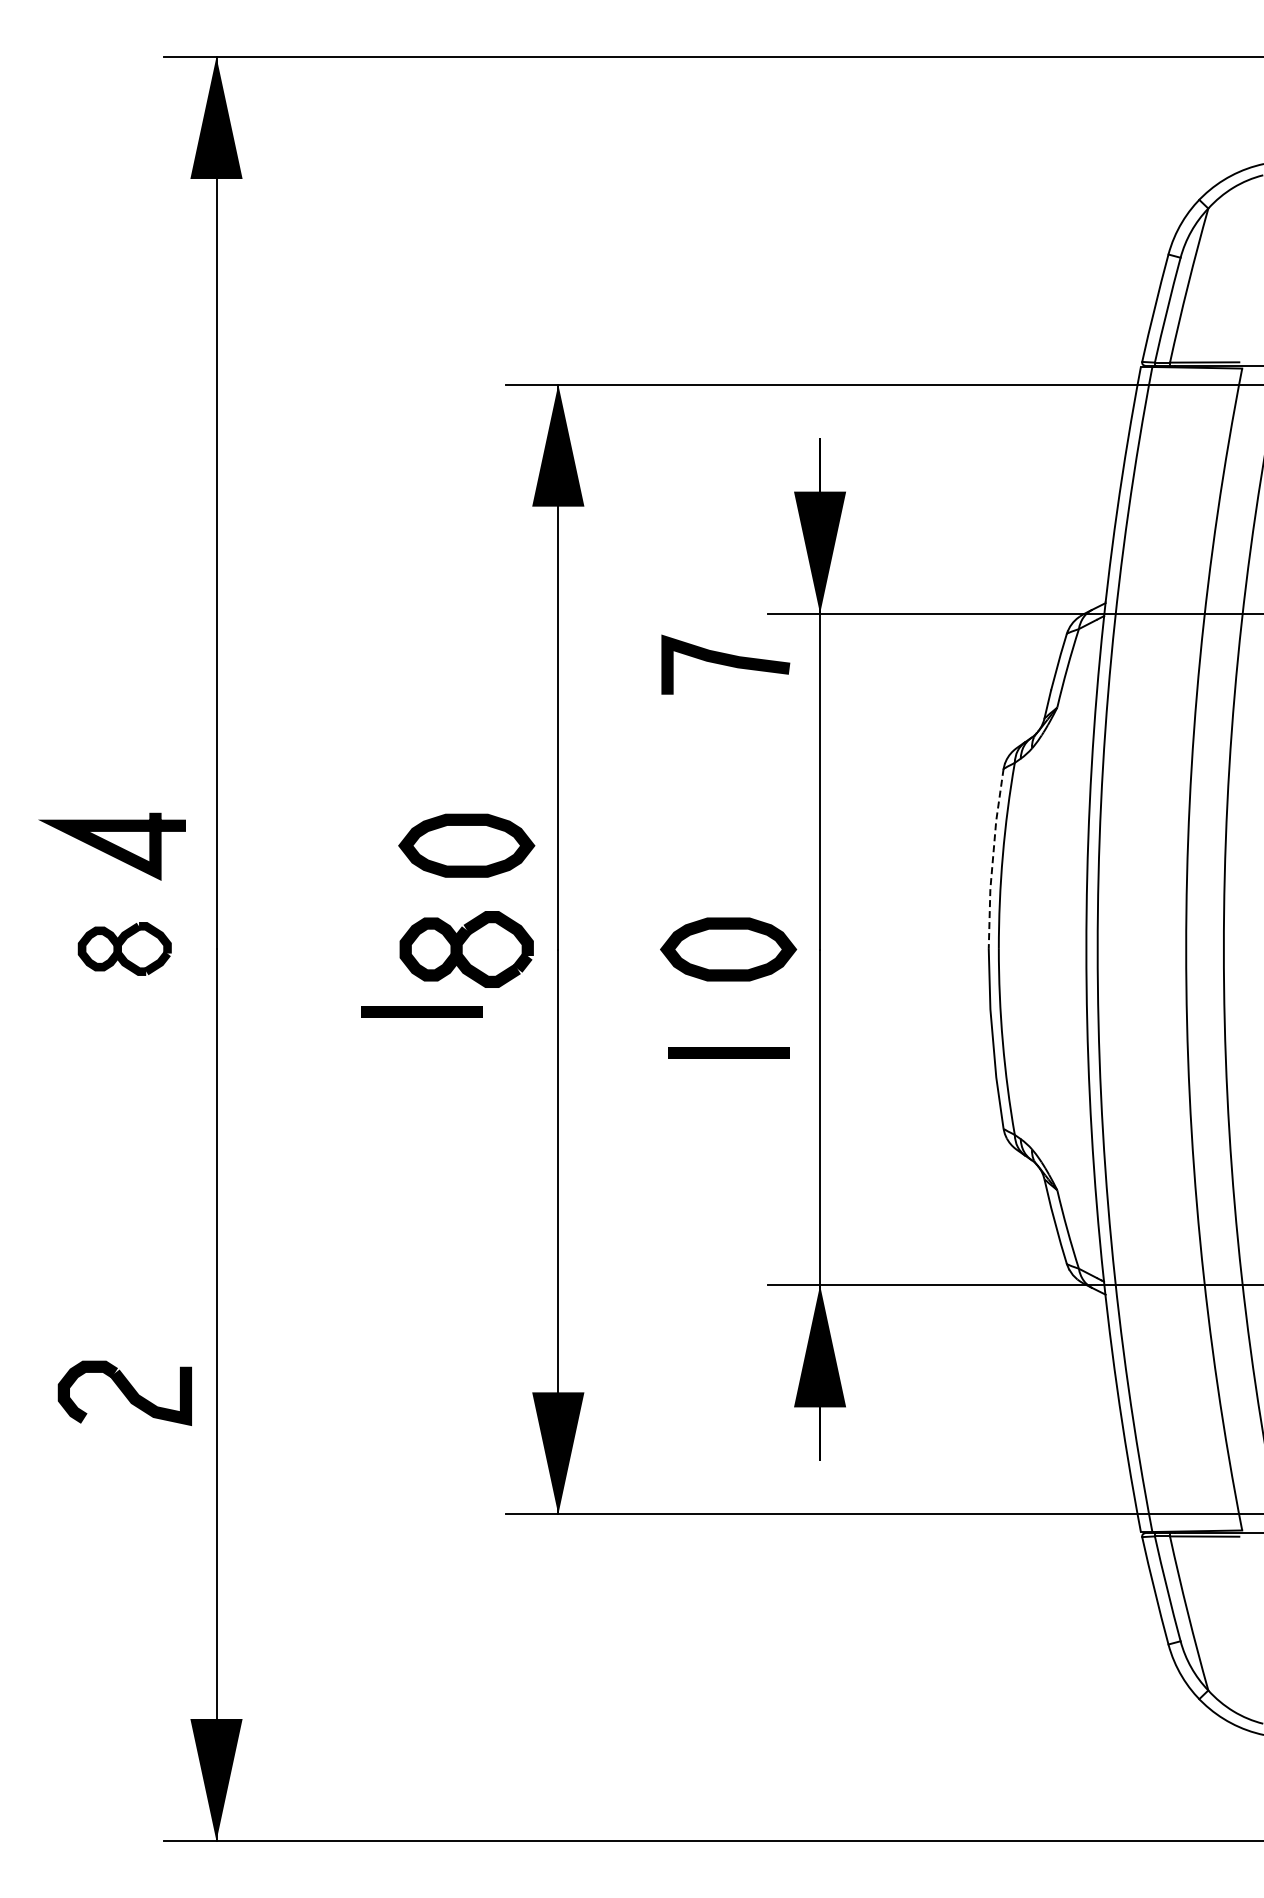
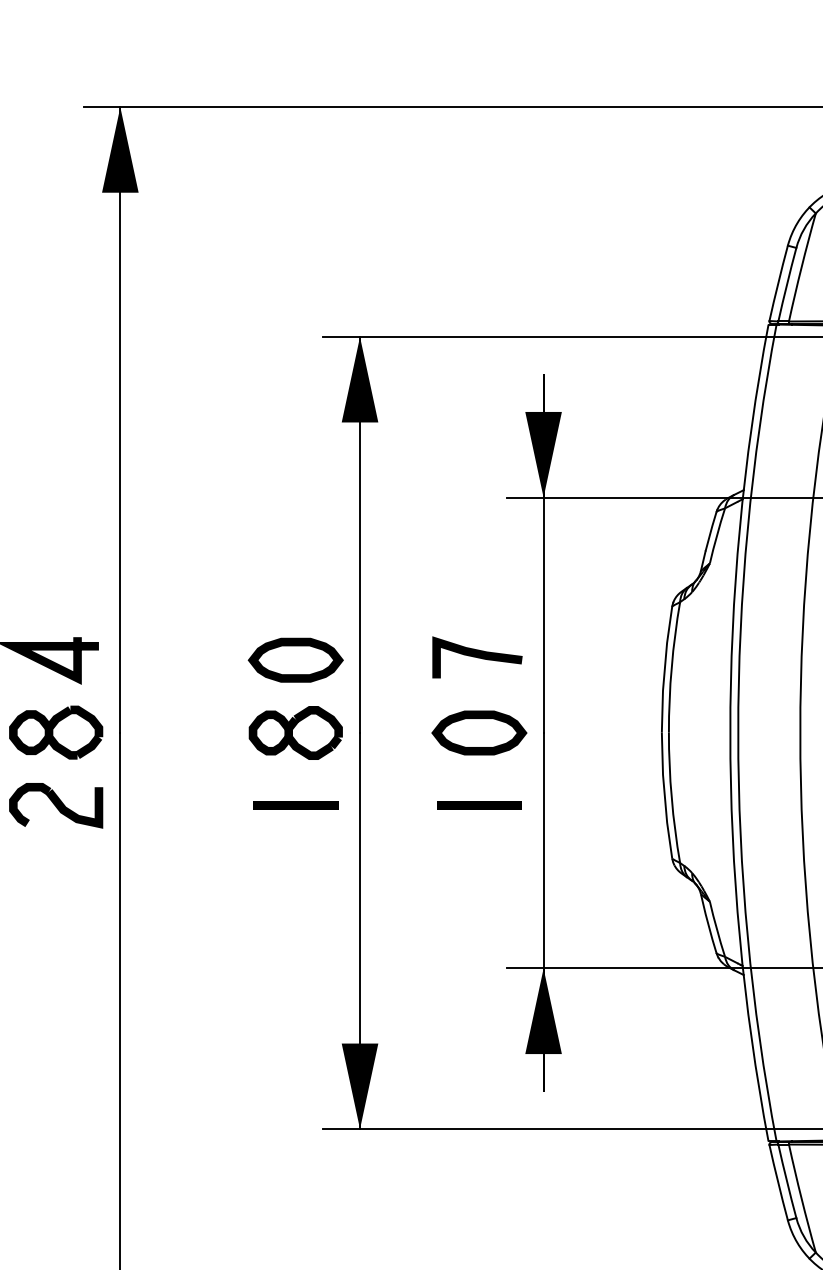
curve: (725, 664) -> (477, 657), moved
line: (992, 858) -> (664, 669), dashed -> solid
part: (124, 948) -> (55, 732), size x1.43
line: (421, 1011) -> (295, 805), moved
part: (124, 1392) -> (55, 805), moved

